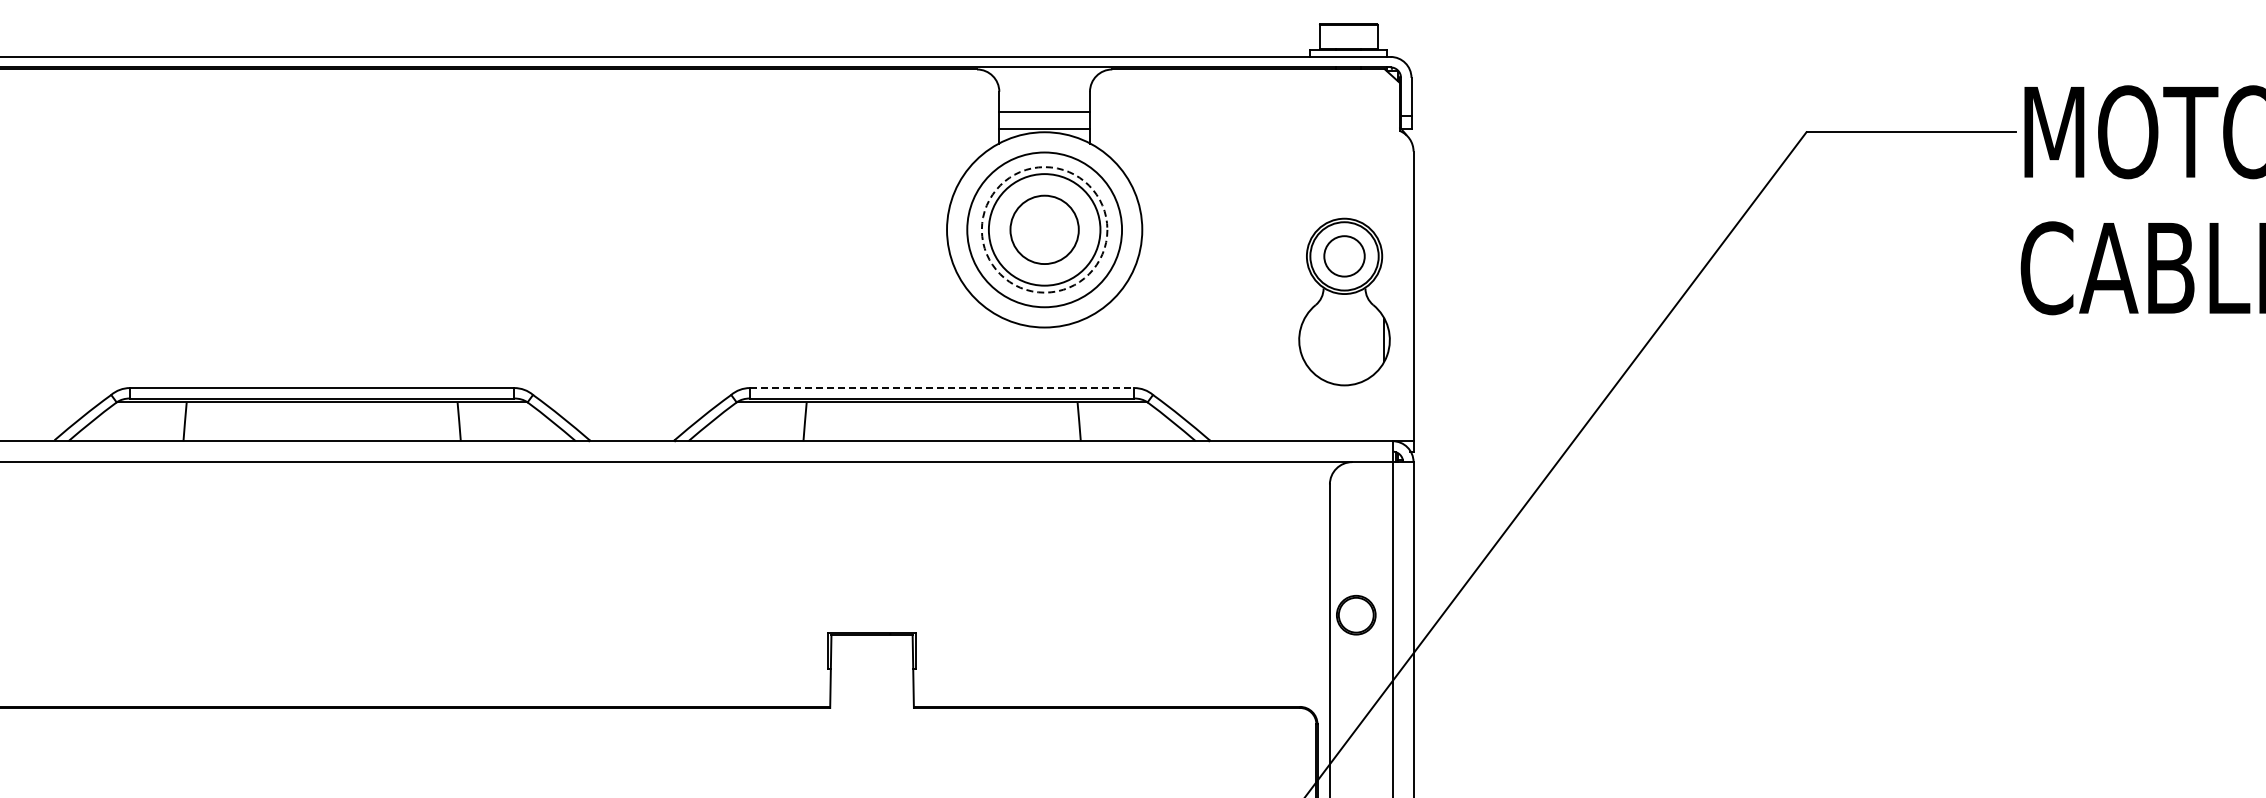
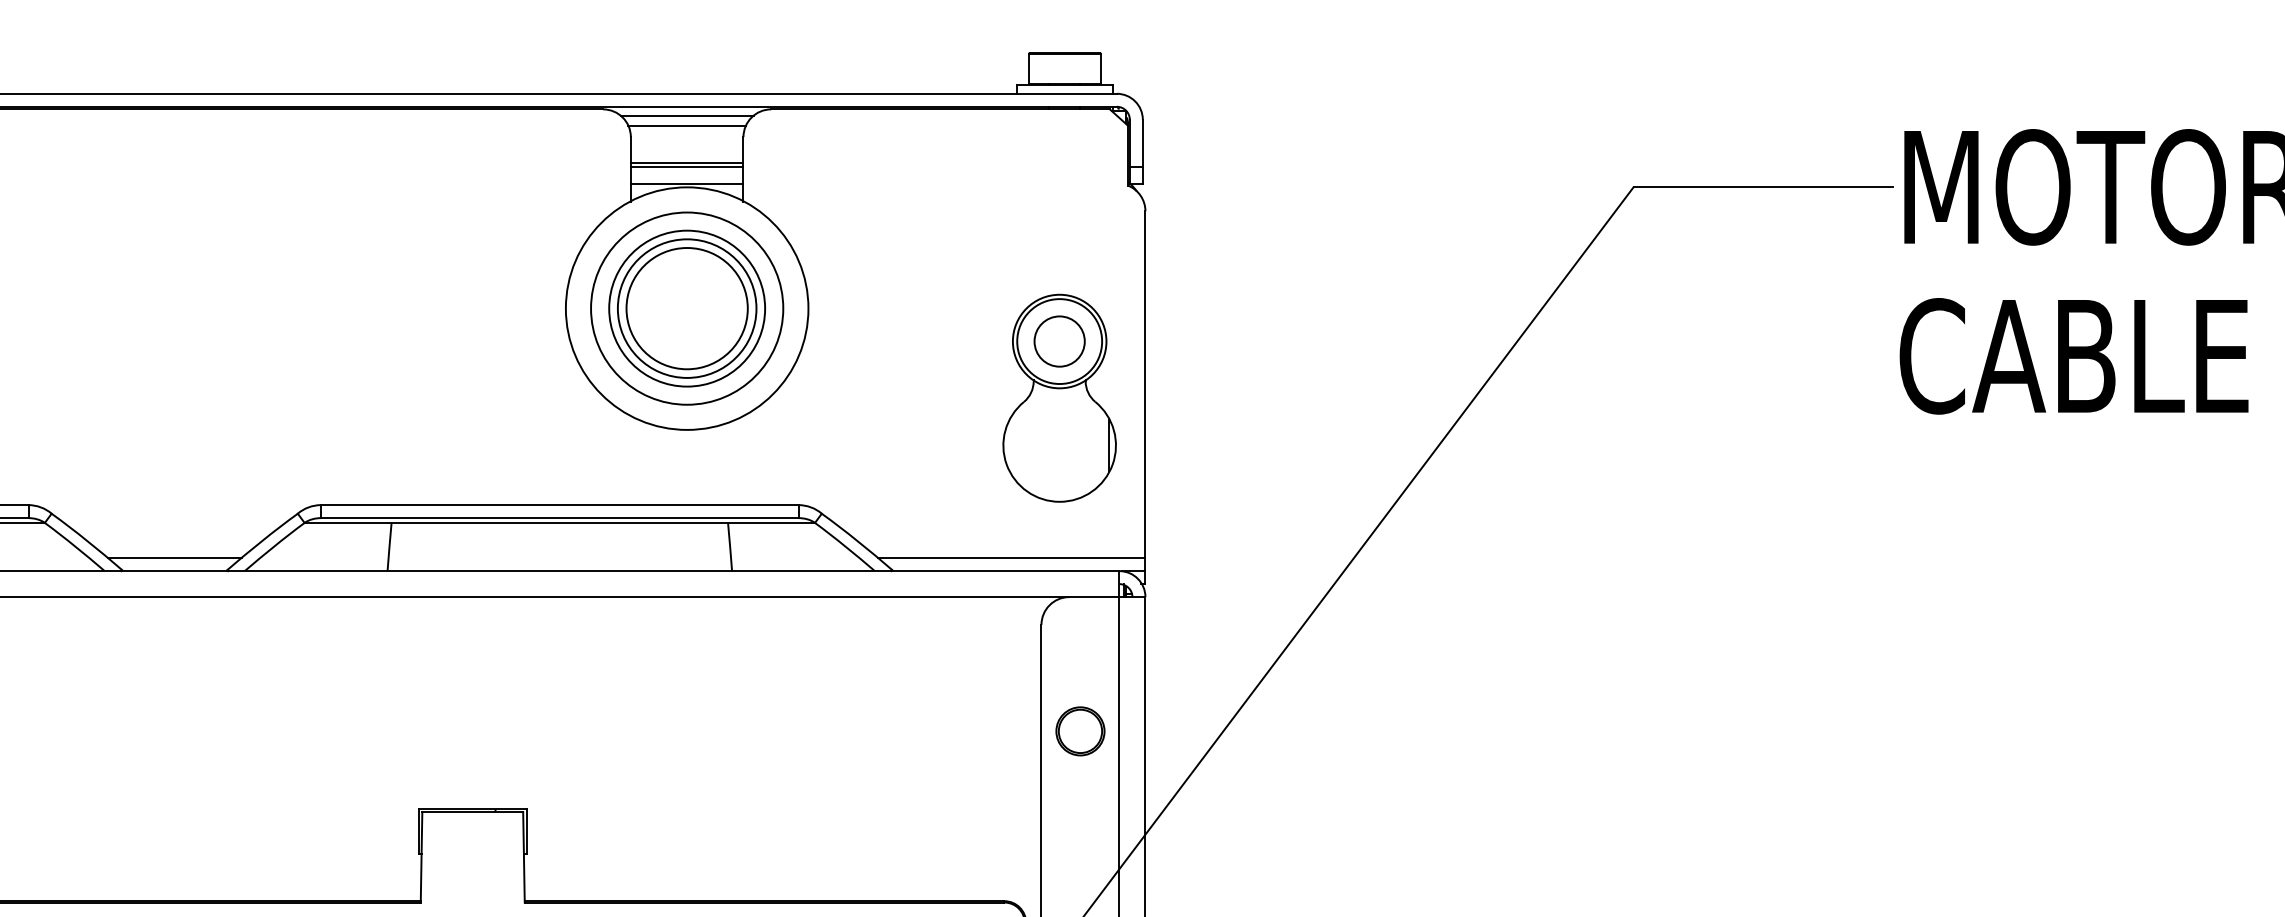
line: (1044, 74) -> (686, 115), added
line: (1044, 82) -> (686, 125), added
line: (1044, 116) -> (686, 167), added
circle: (1044, 229) -> (686, 308), dashed -> solid
circle: (1044, 229) -> (686, 308), size x1.43
line: (942, 388) -> (560, 505), dashed -> solid
line: (631, 430) -> (173, 557), added
line: (1305, 430) -> (1011, 557), added
part: (1356, 615) -> (1080, 731), moved

